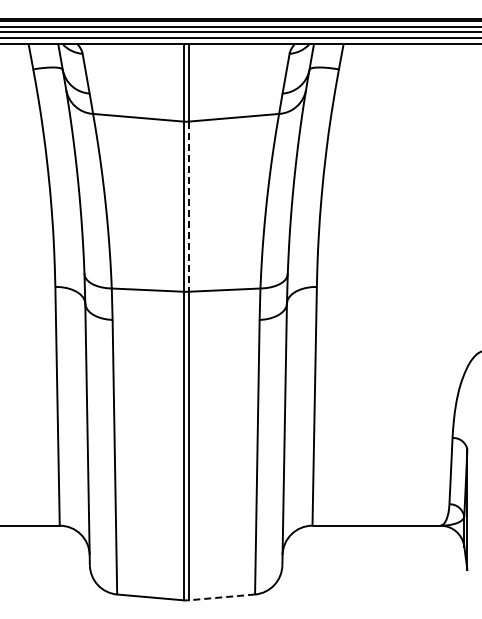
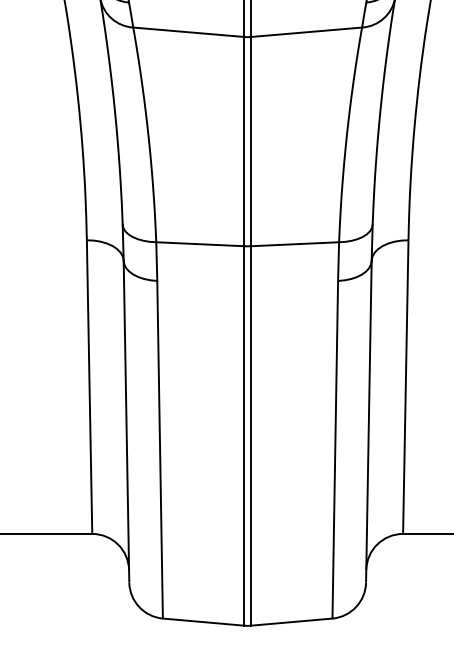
line: (188, 207) -> (250, 142), dashed -> solid
line: (221, 597) -> (291, 622), dashed -> solid

